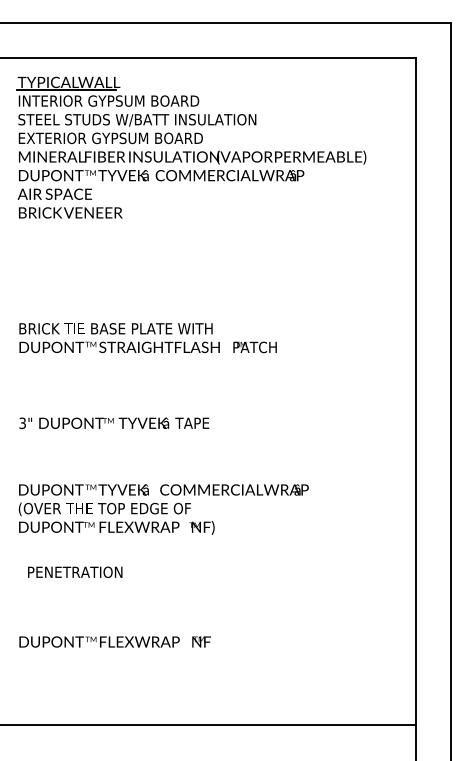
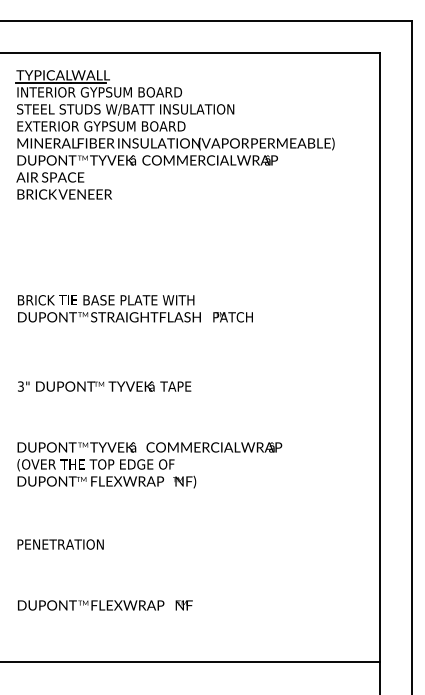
text: (75, 571) -> (60, 543), moved
text: (114, 641) -> (104, 604), moved

